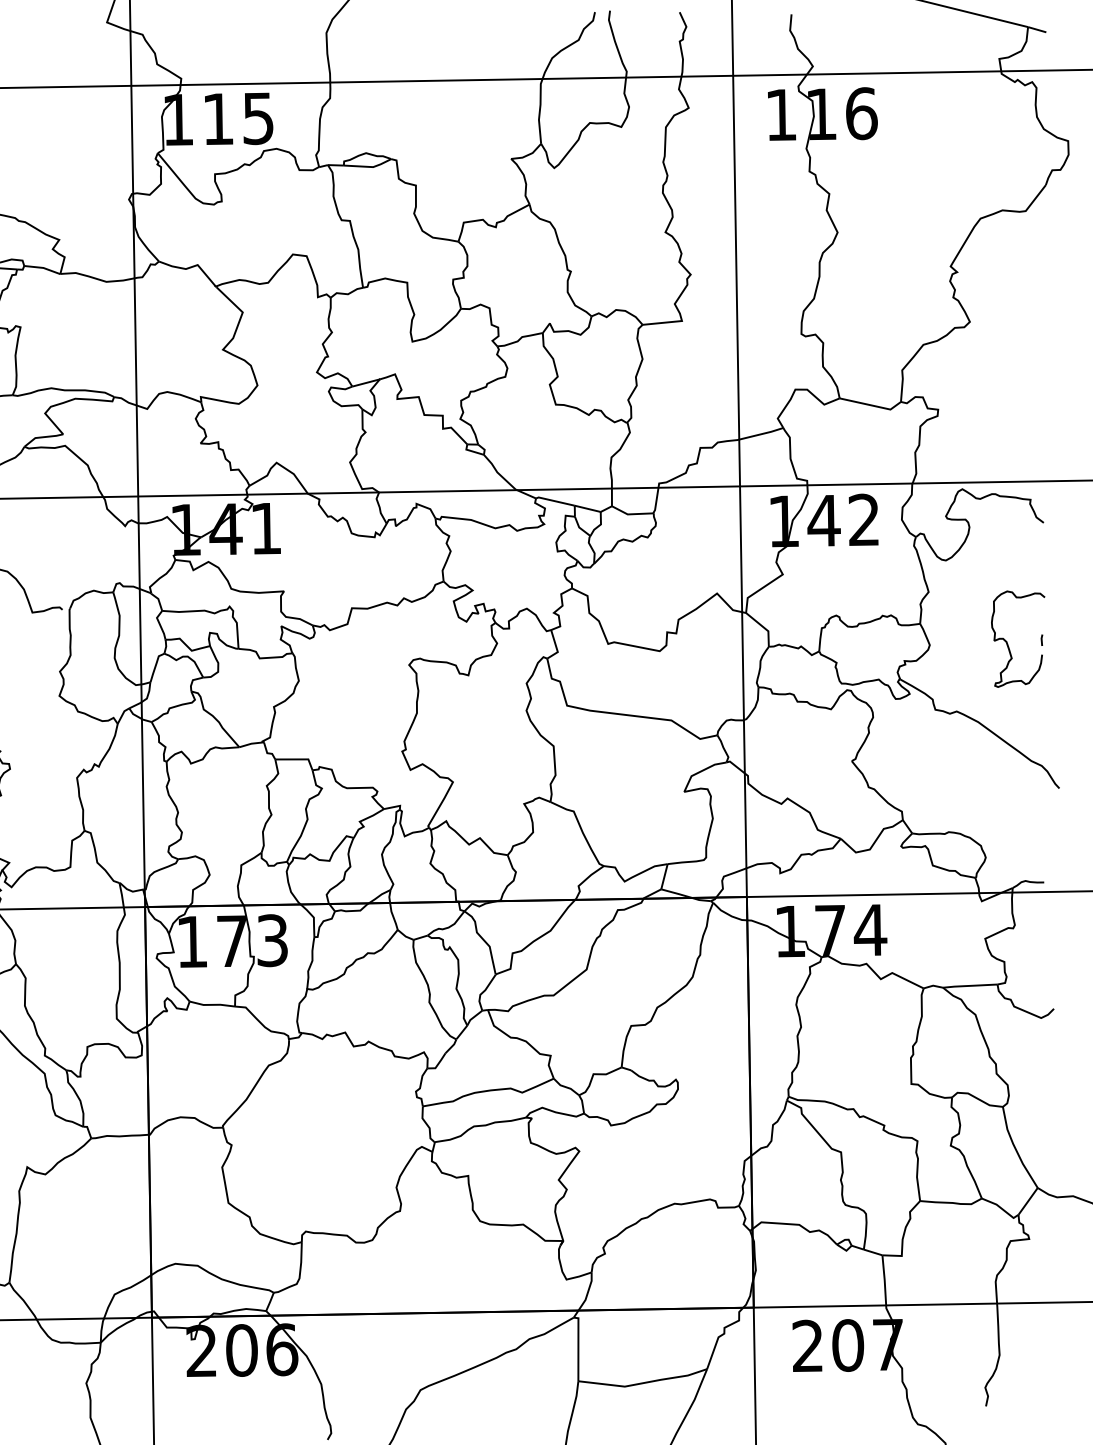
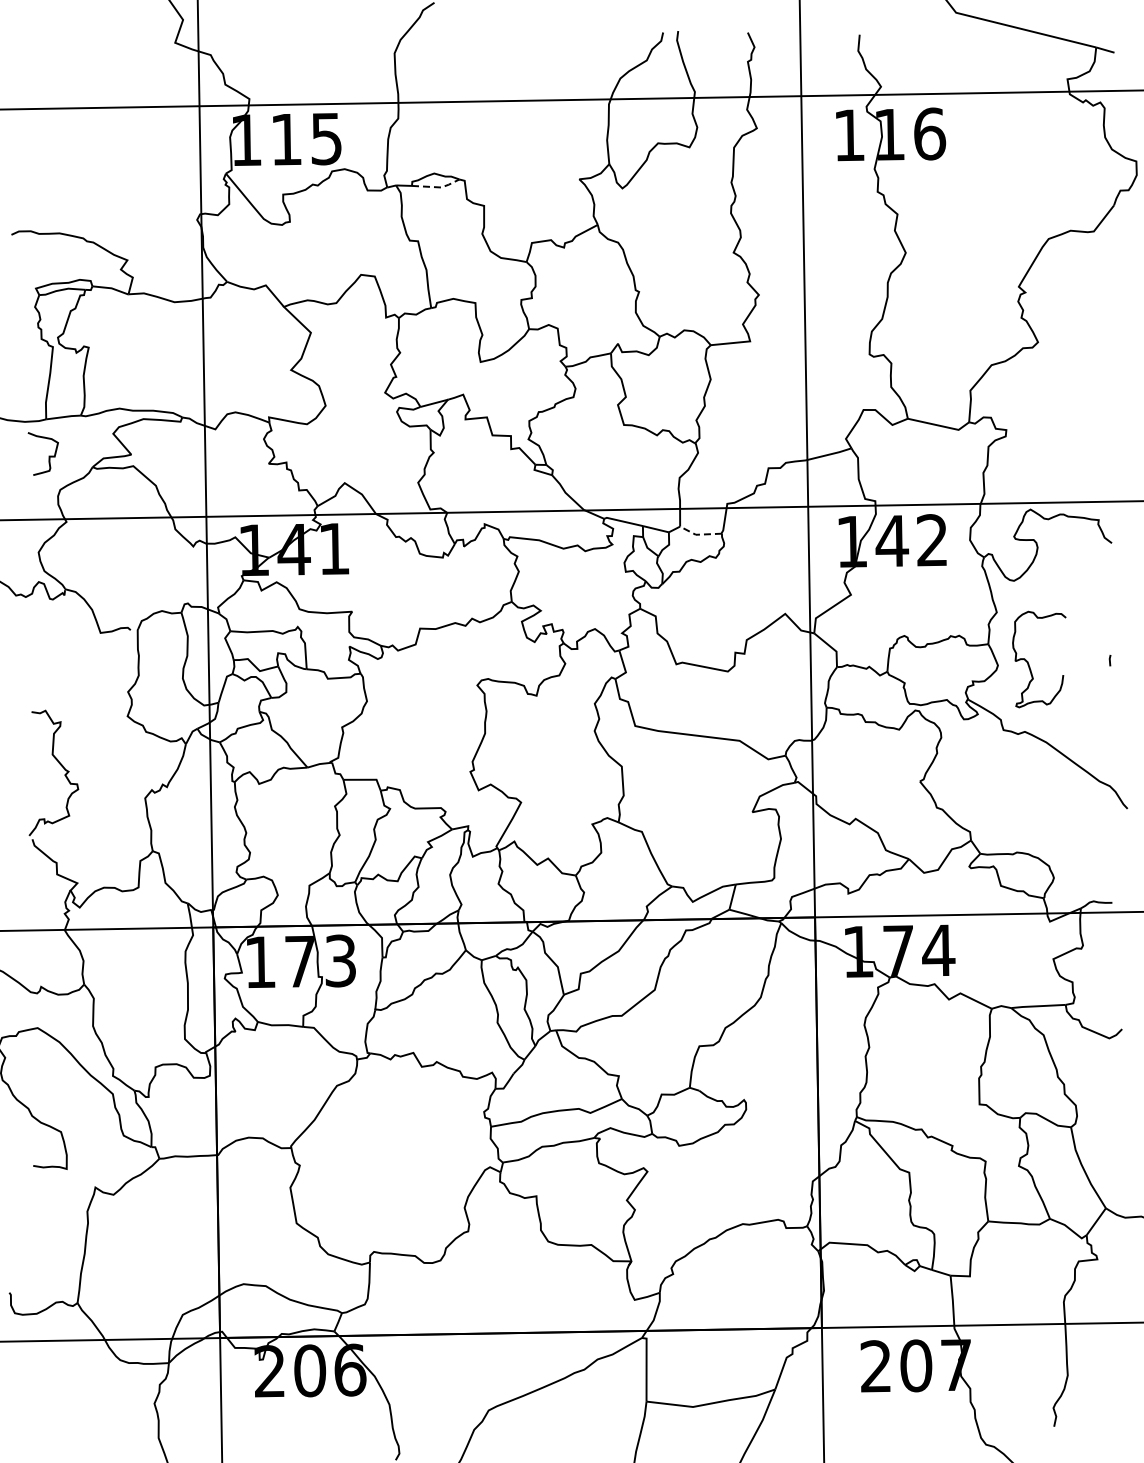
line: (369, 167) -> (437, 187), solid -> dashed
line: (631, 514) -> (699, 534), solid -> dashed
curve: (1007, 641) -> (1028, 661), moved

